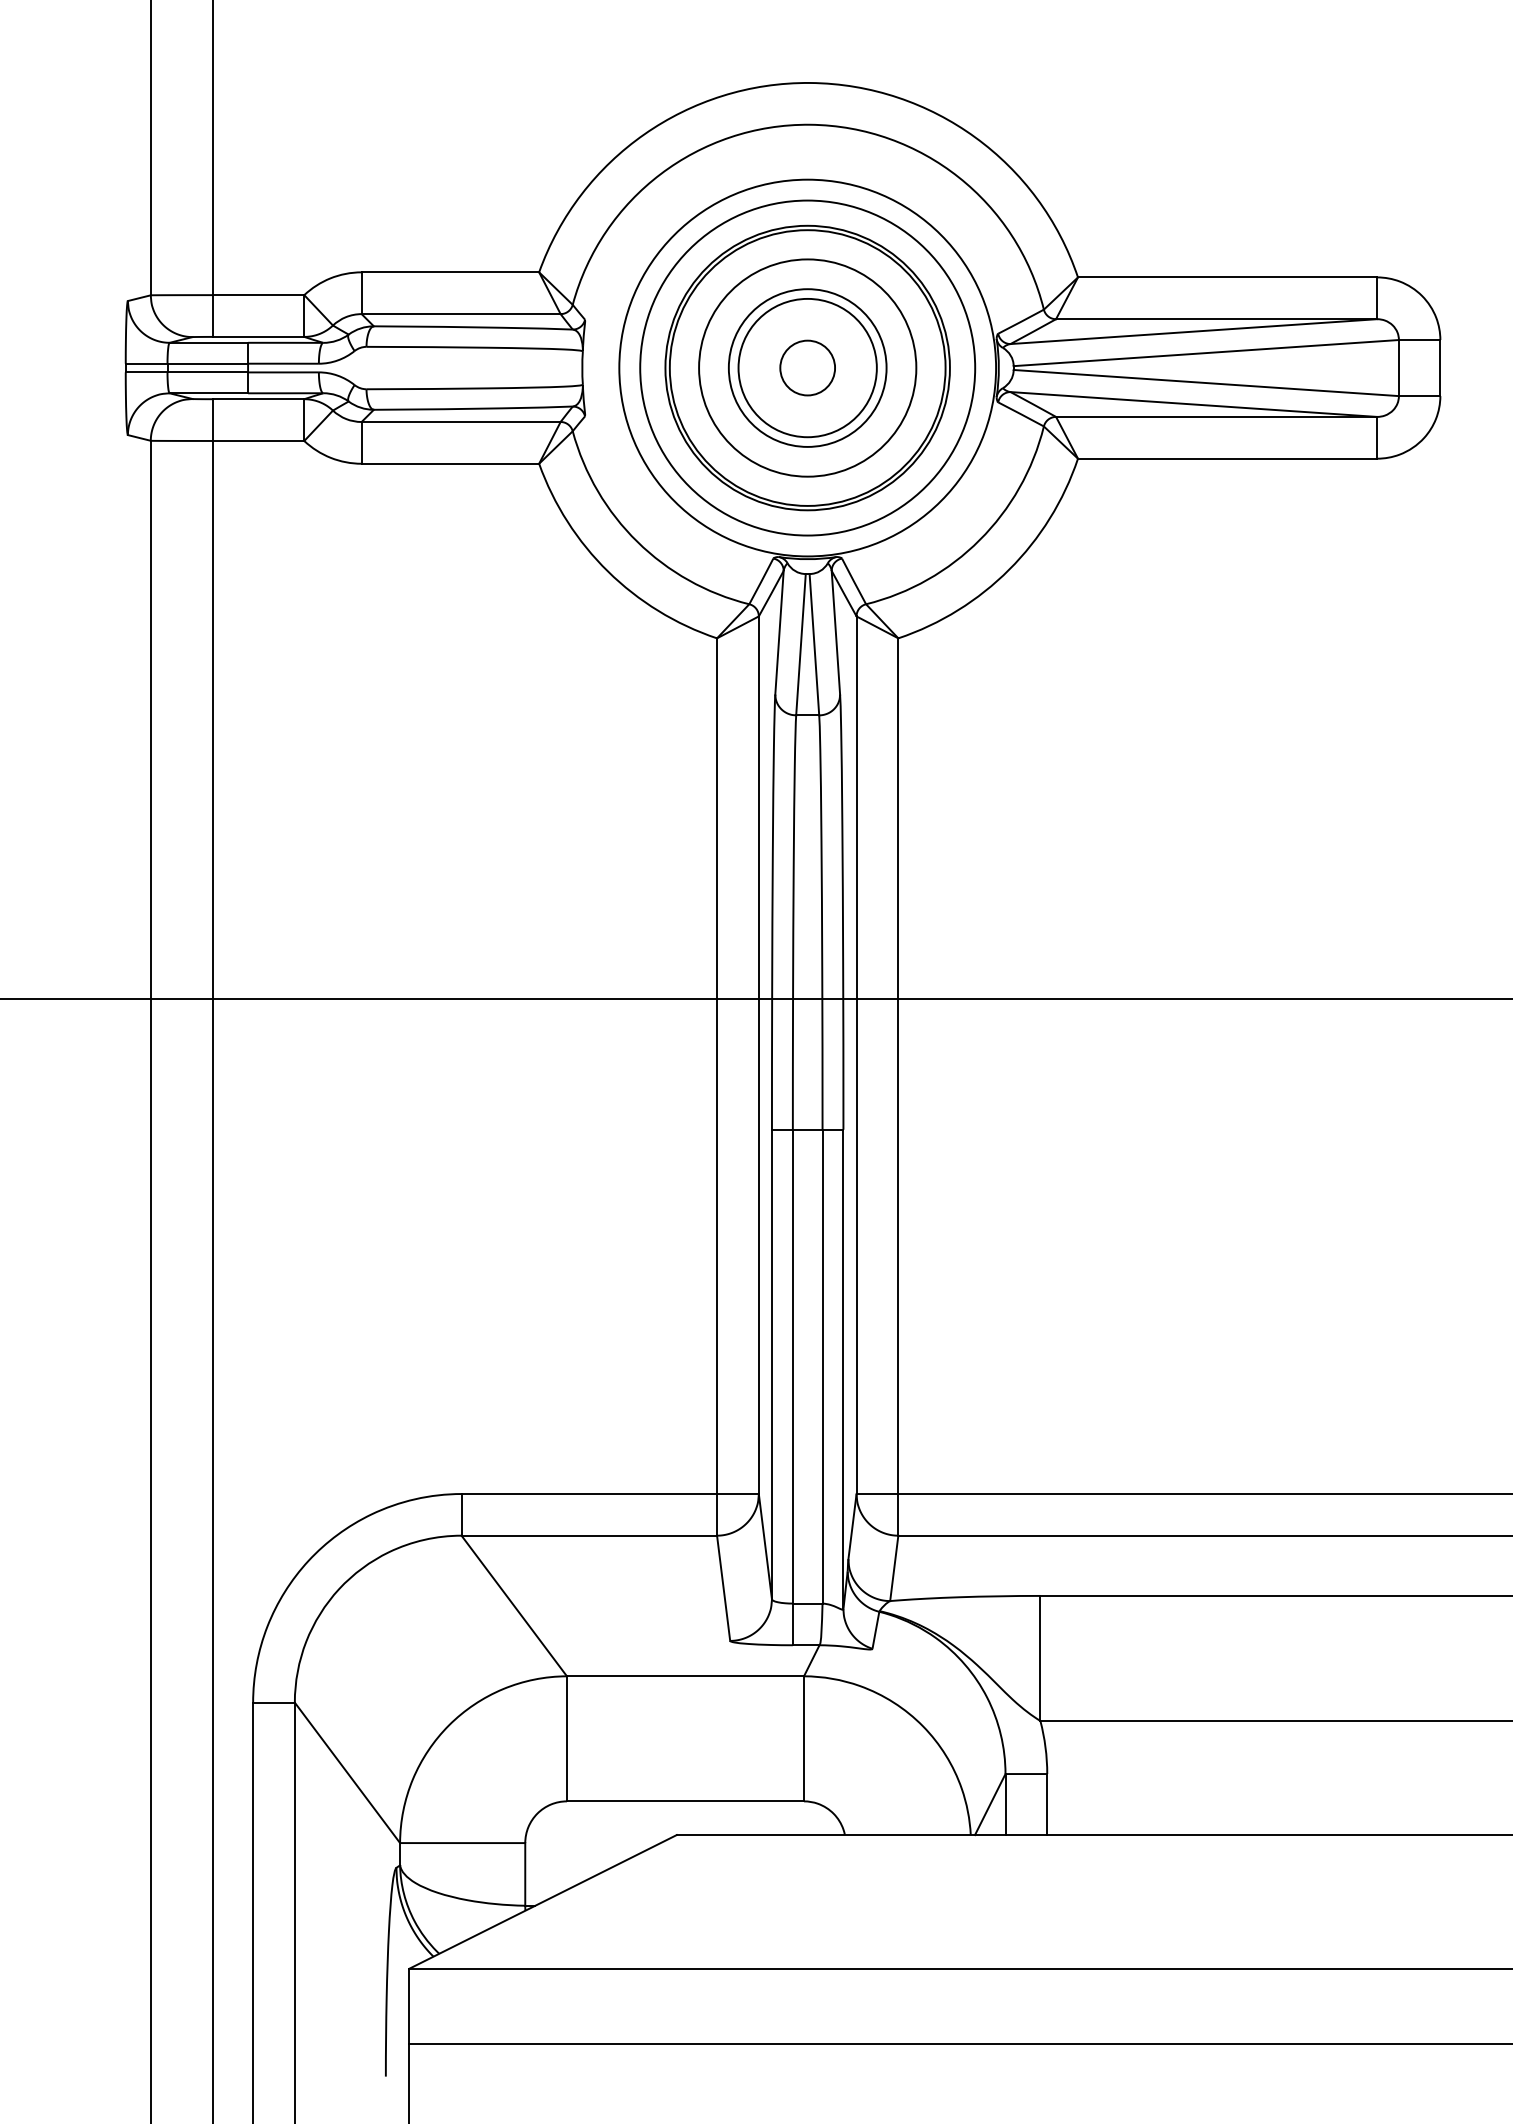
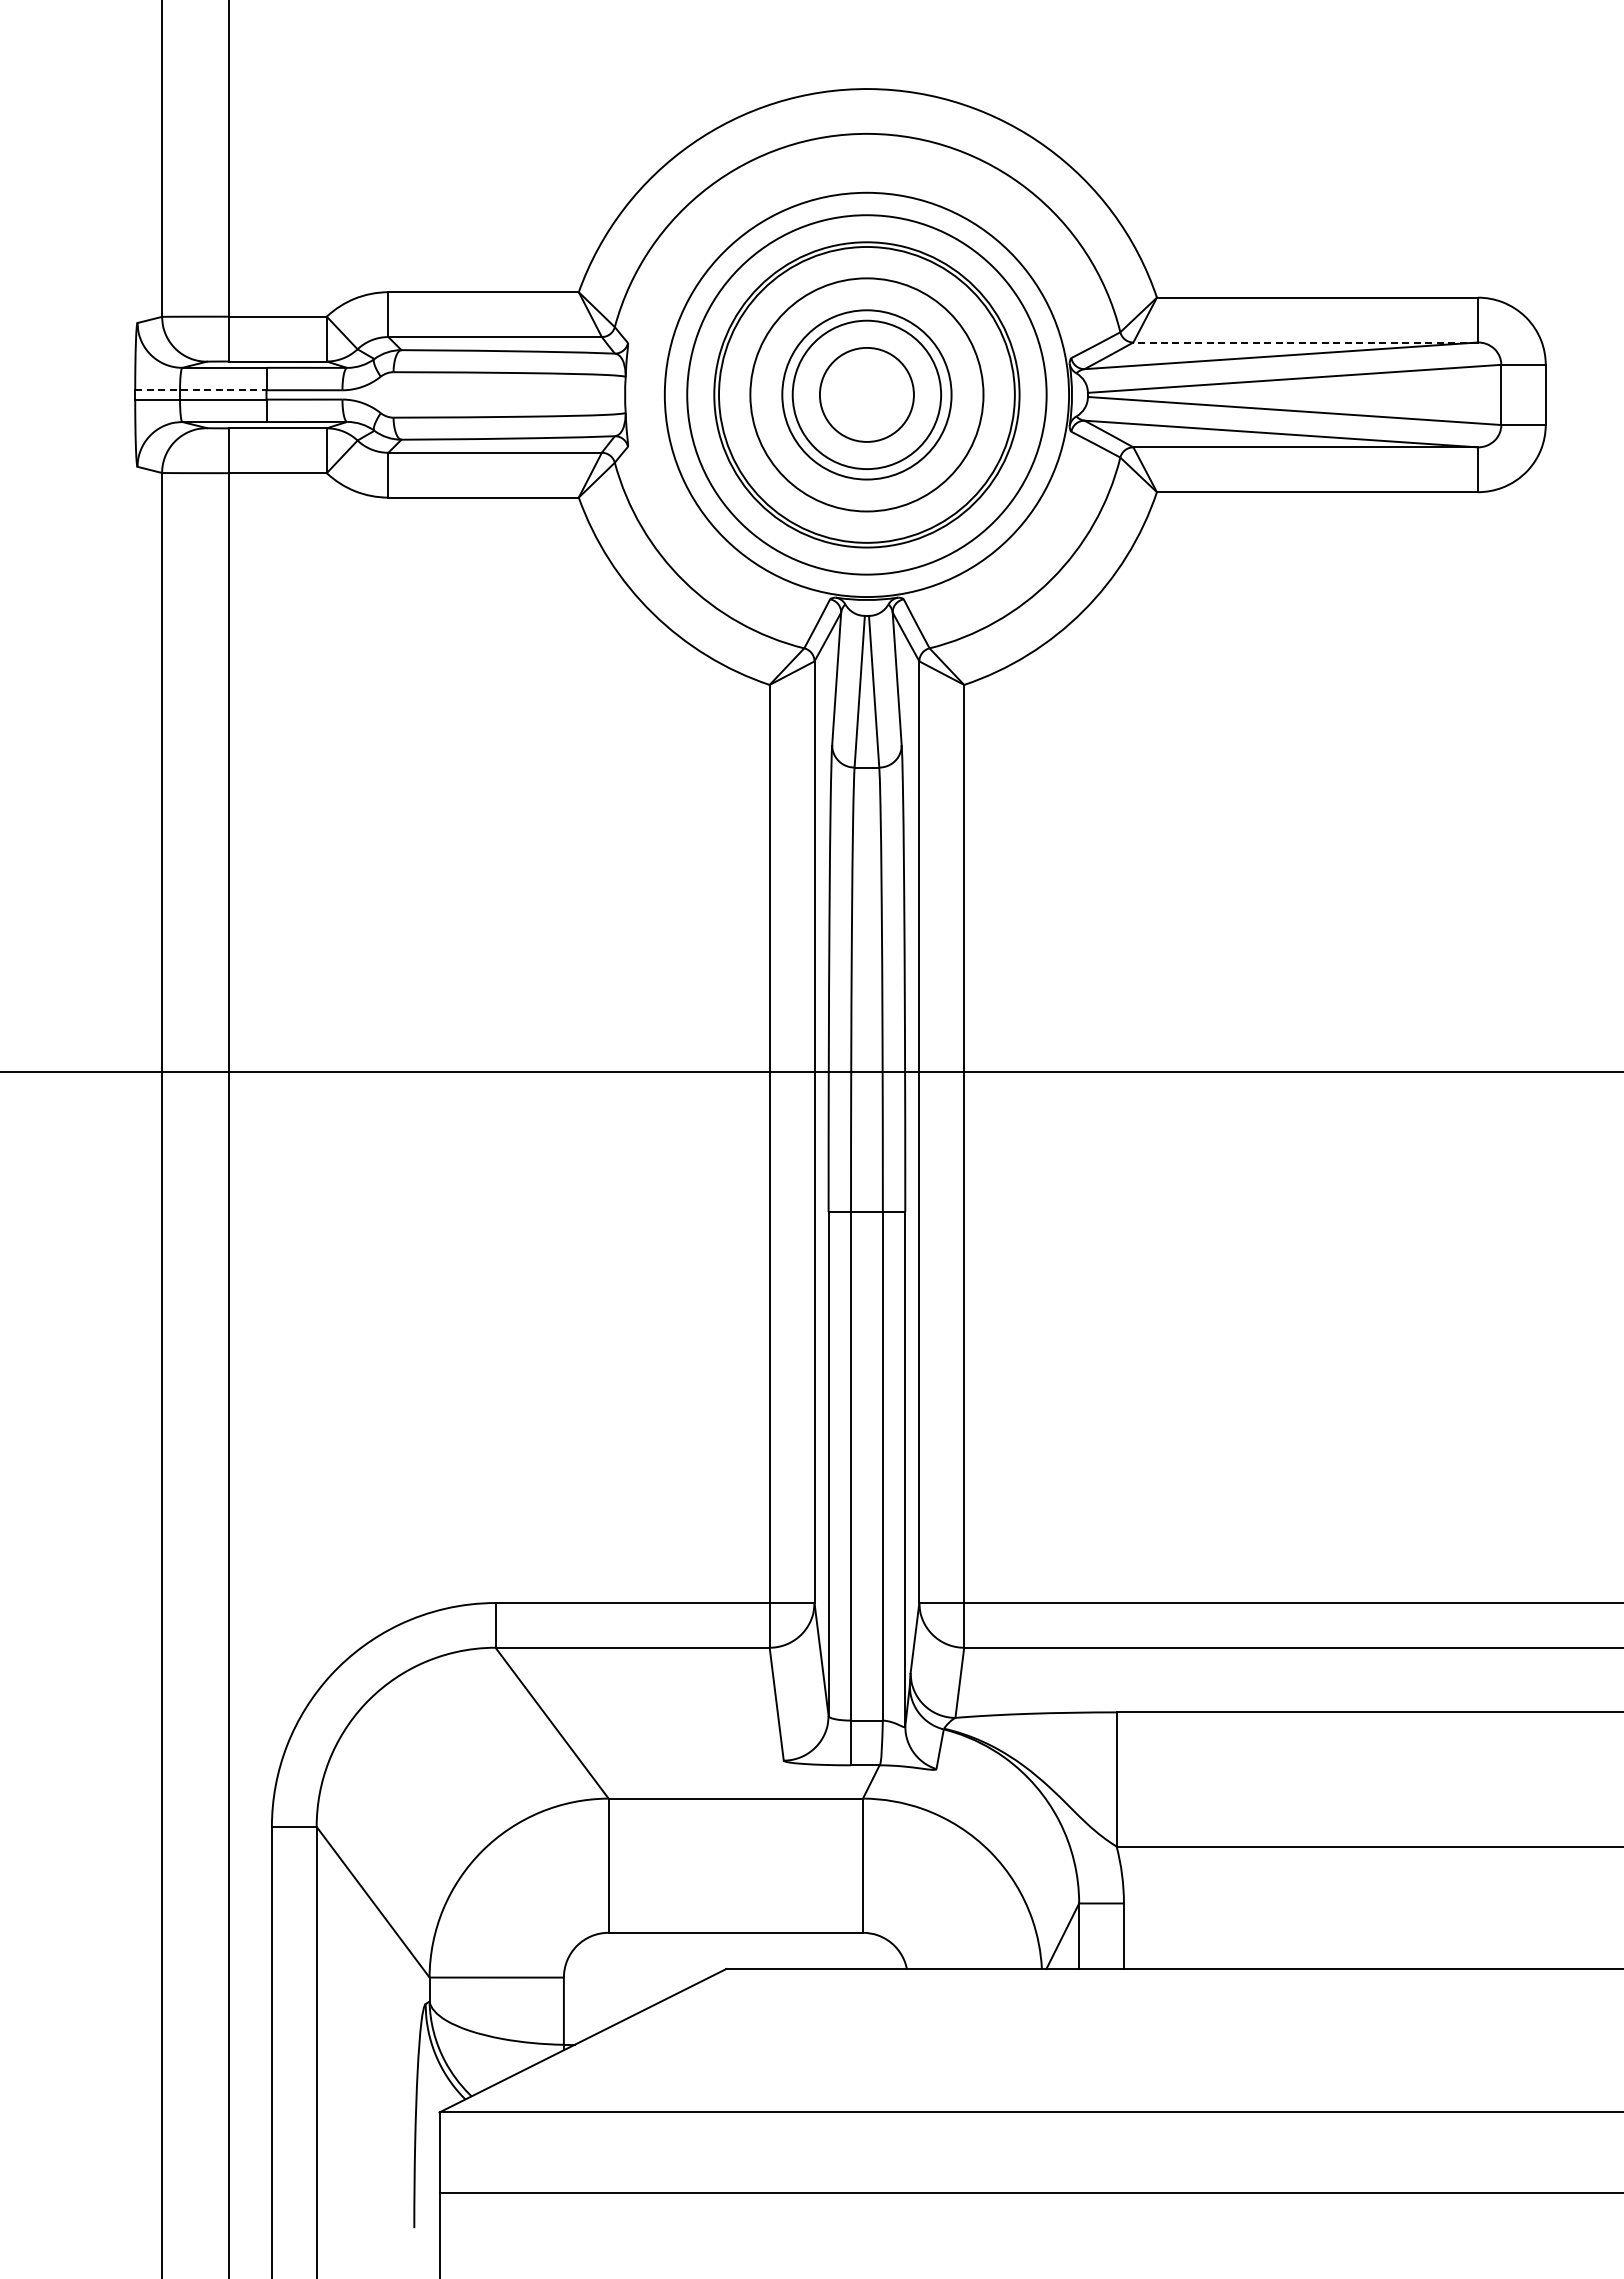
line: (1216, 319) -> (1305, 342), solid -> dashed
line: (186, 363) -> (200, 390), solid -> dashed
circle: (807, 367) -> (866, 394), size x1.6

